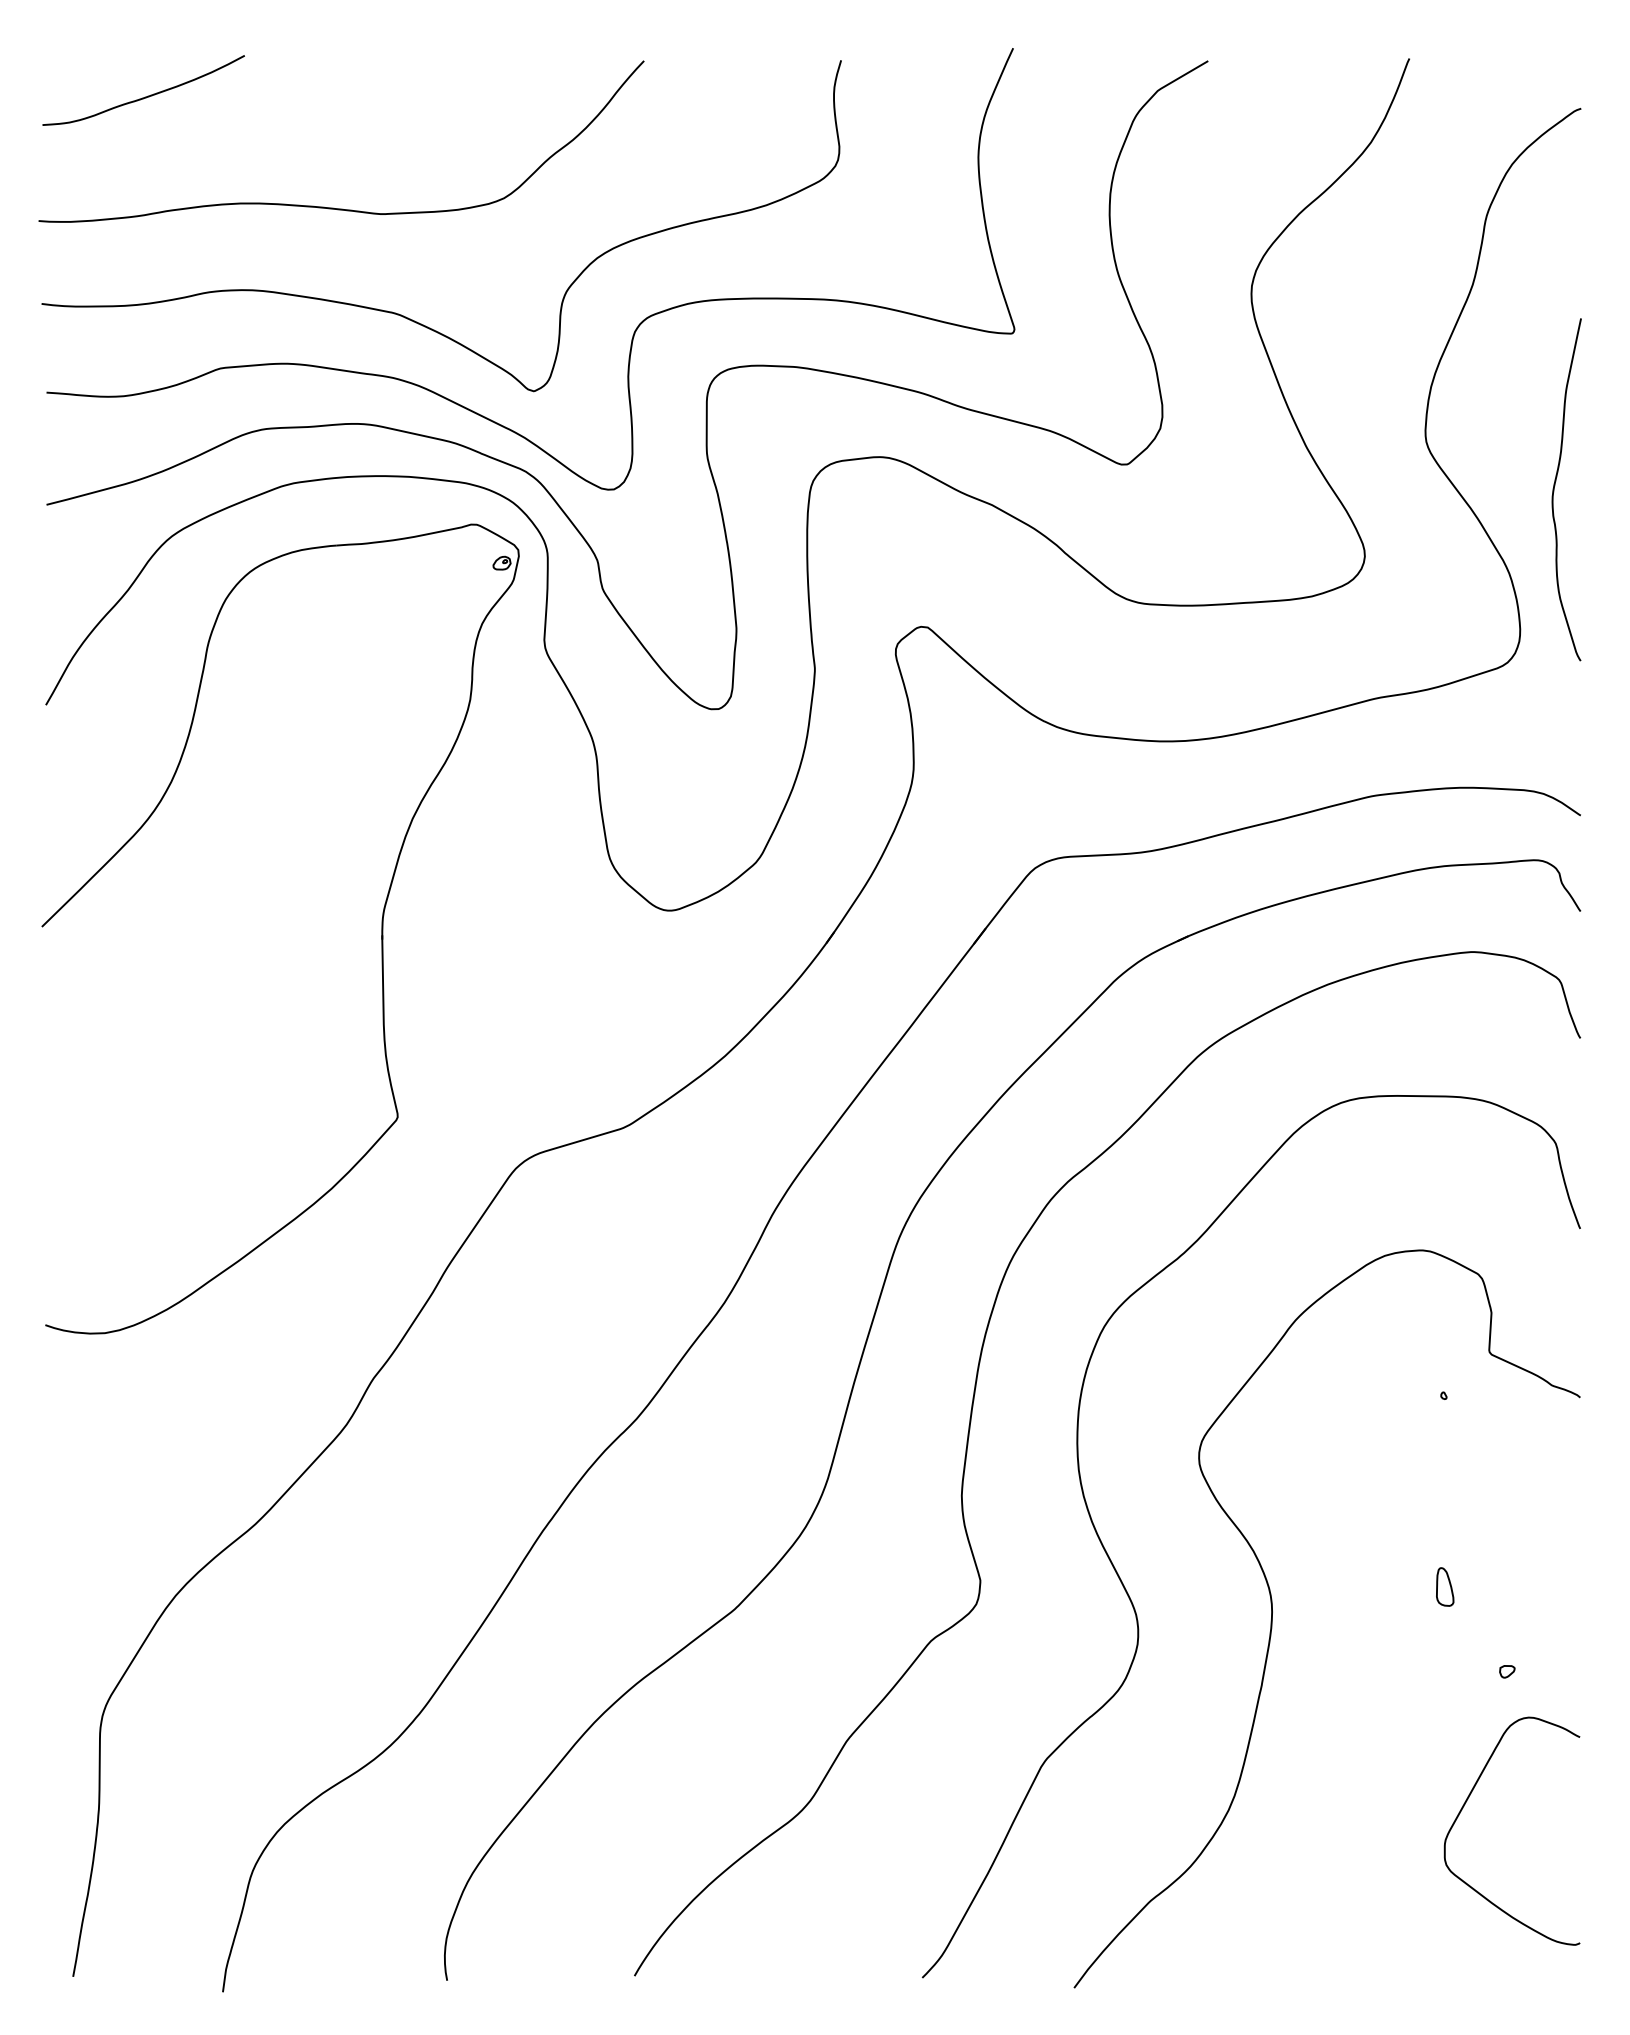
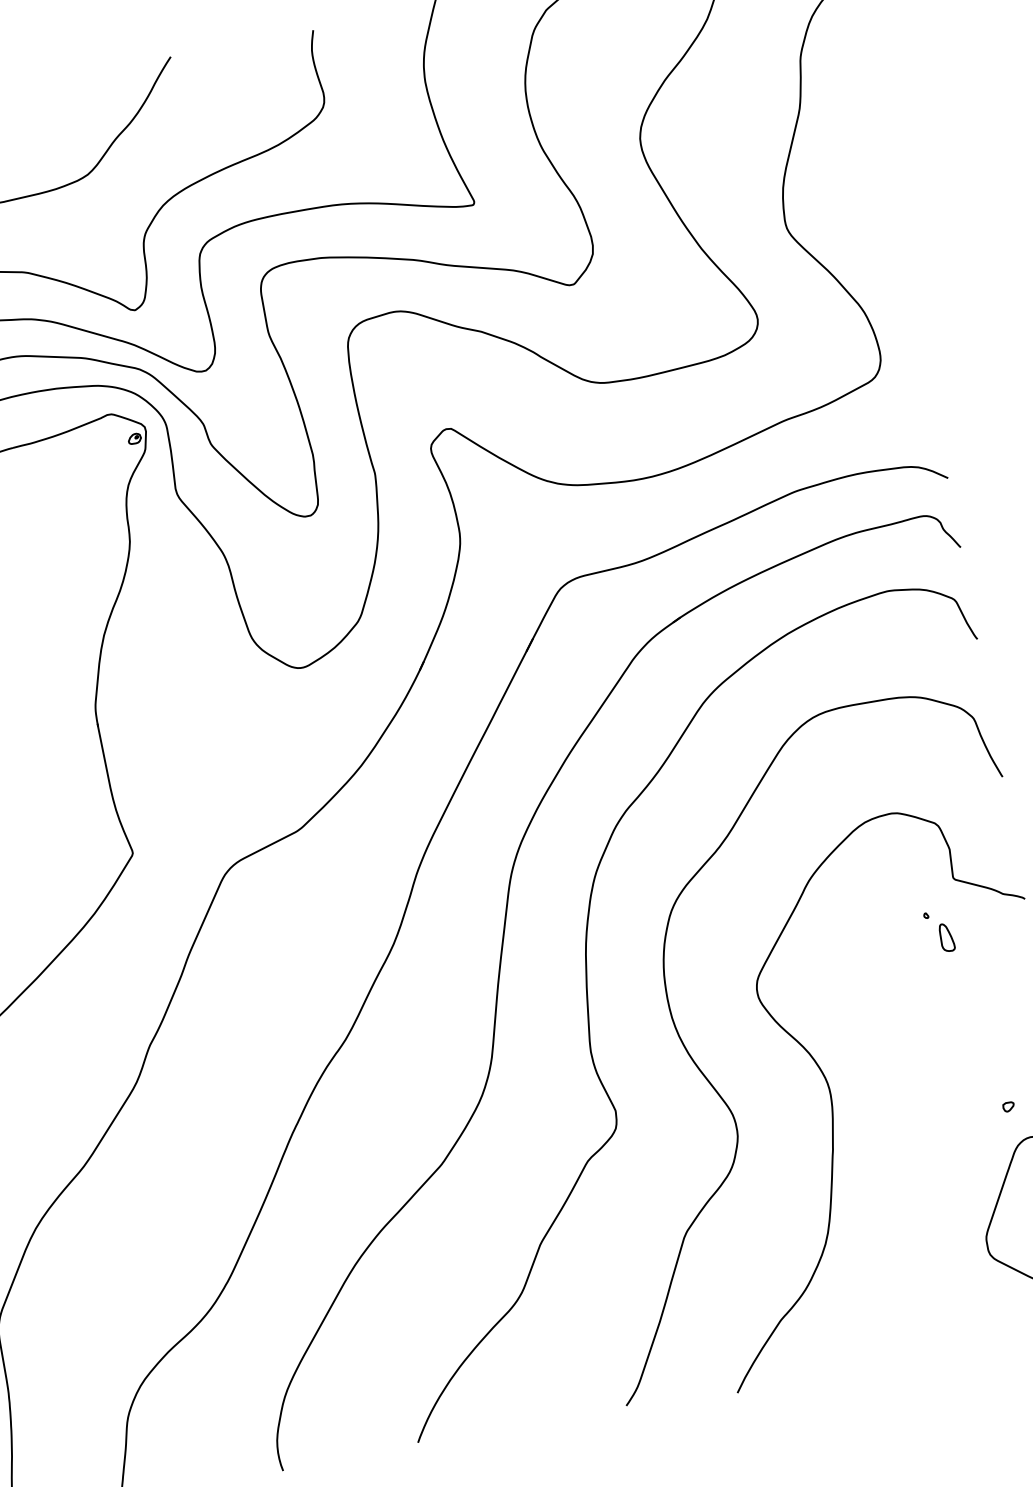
curve: (1555, 485) -> (886, 242), removed
part: (1445, 1586) -> (947, 937), moved

